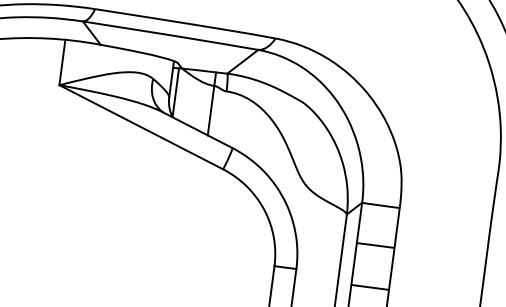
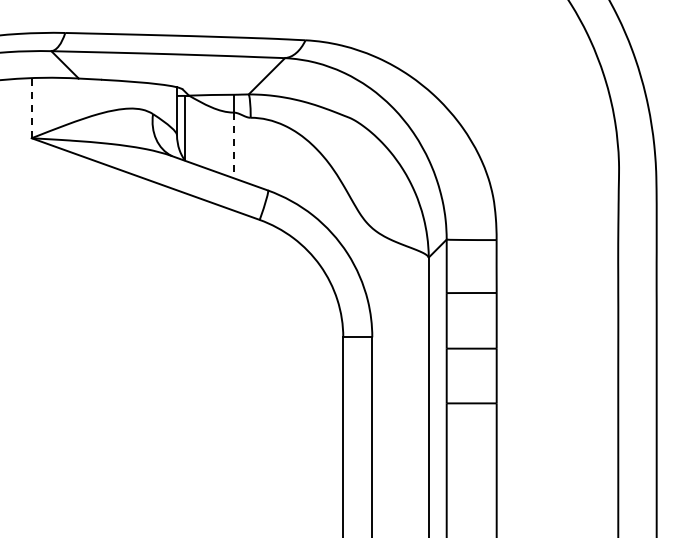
line: (62, 61) -> (31, 107), solid -> dashed
line: (210, 110) -> (233, 145), solid -> dashed

